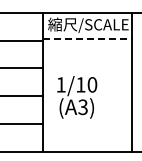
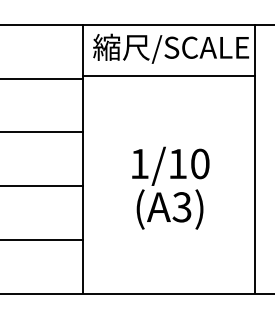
line: (87, 39) -> (169, 76), dashed -> solid
text: (77, 97) -> (171, 188), moved

